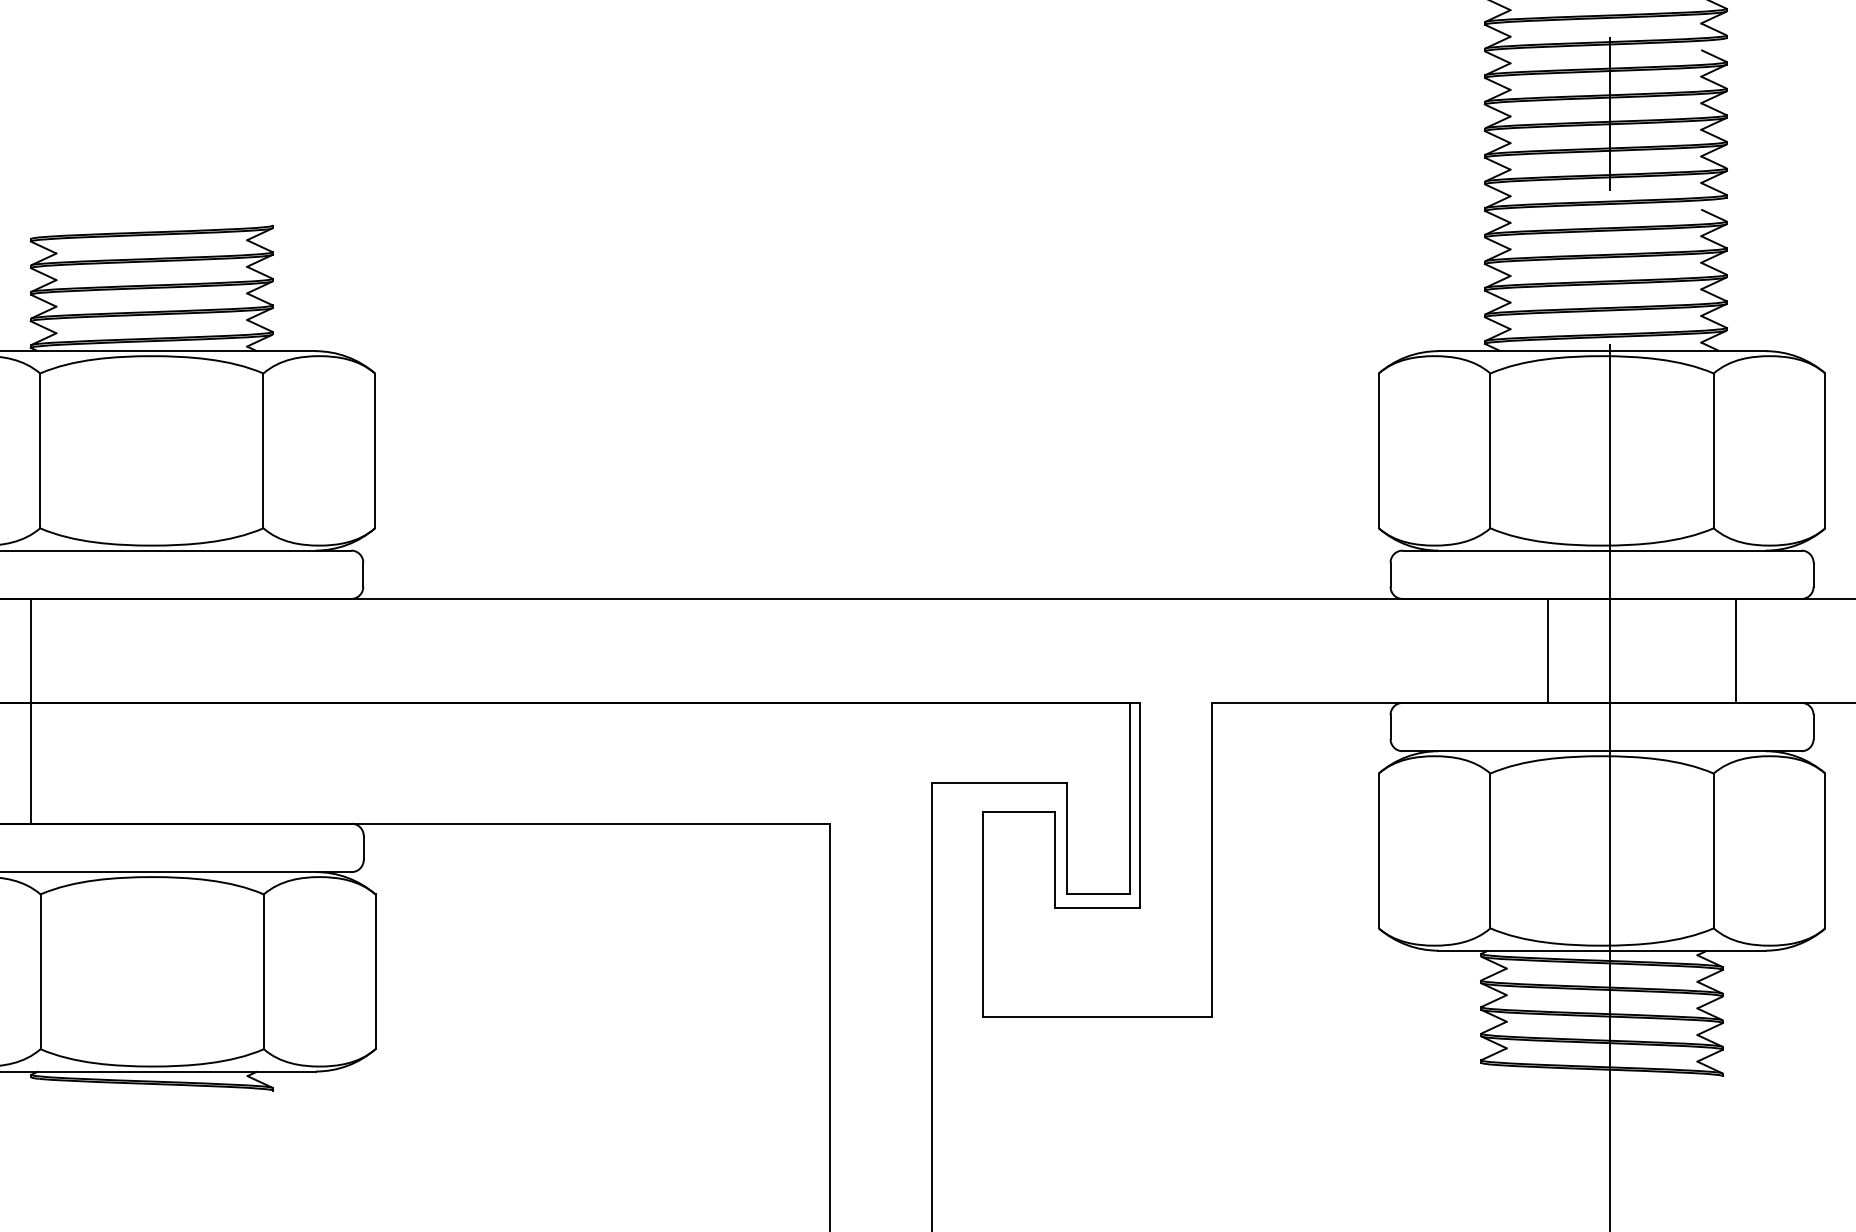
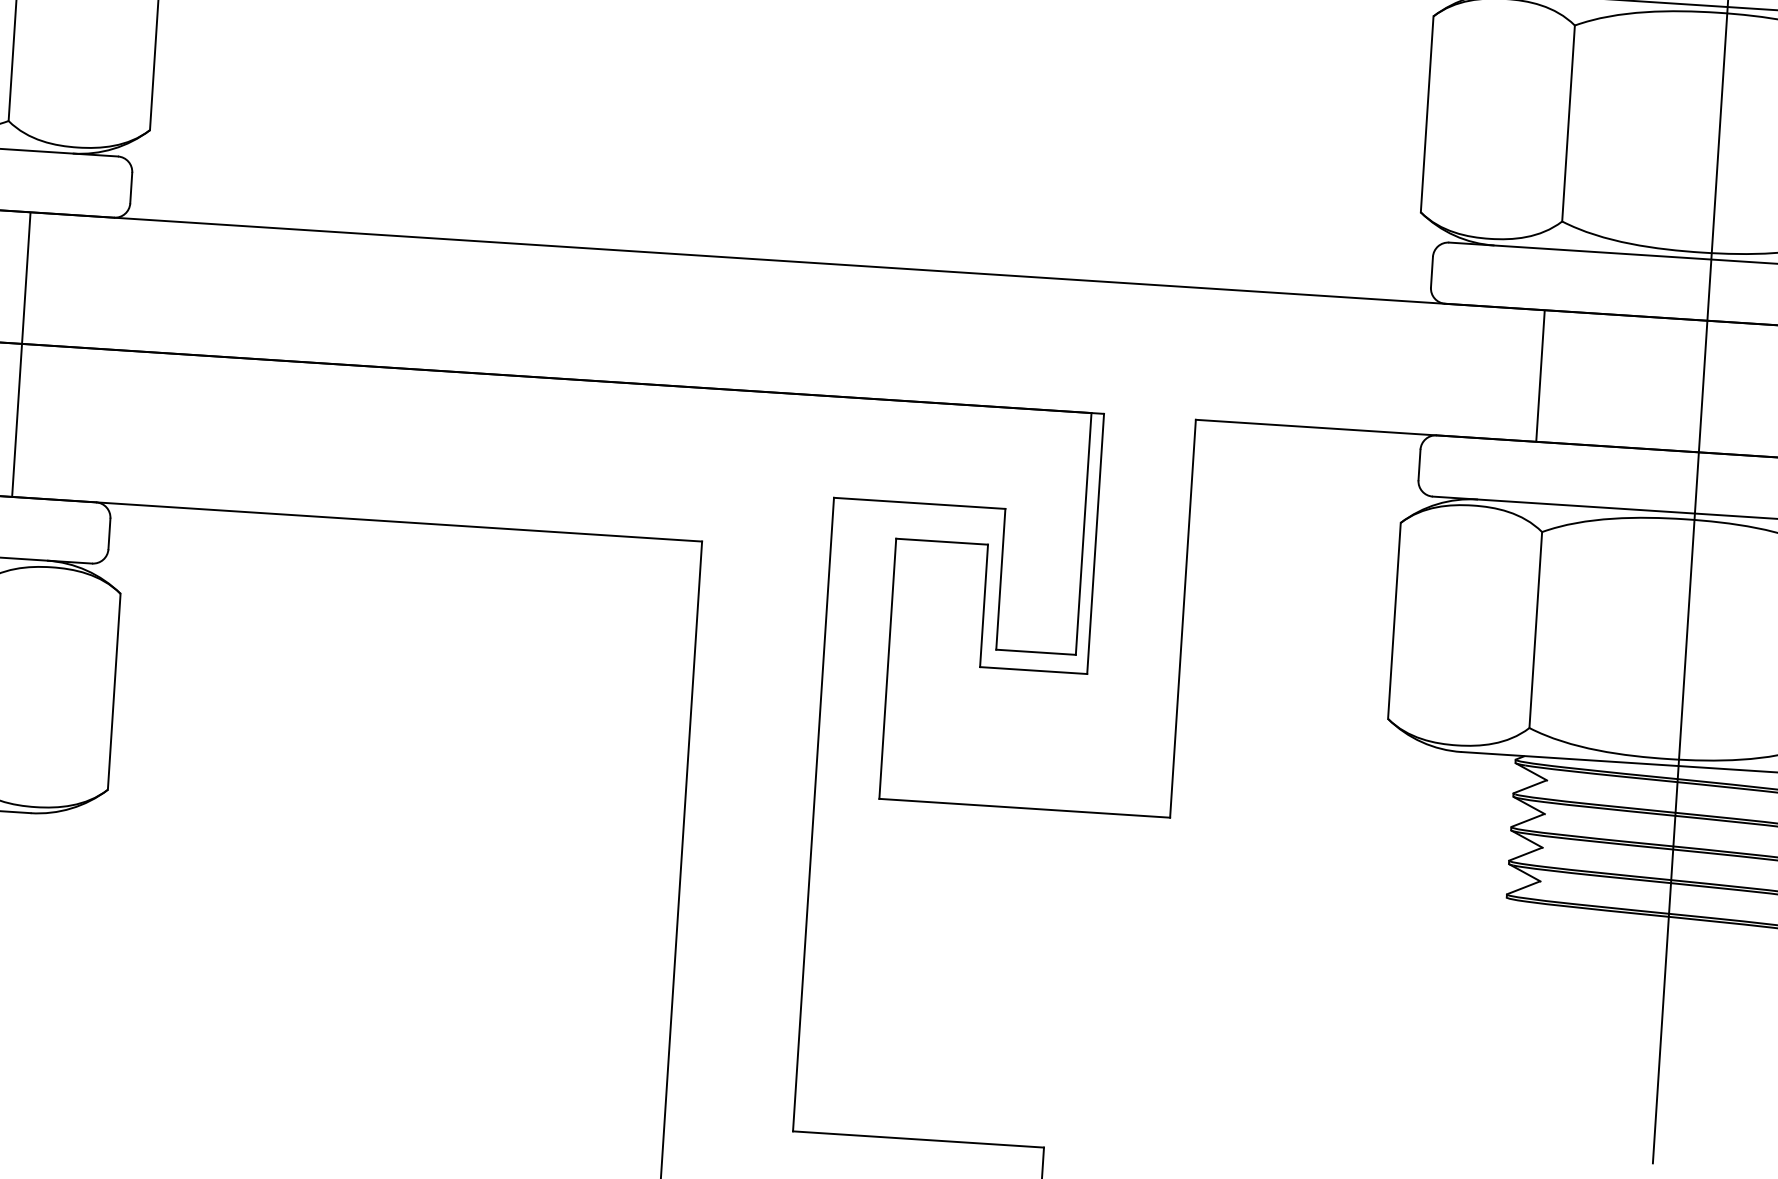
line: (1548, 650) -> (1540, 375), moved
line: (285, 710) -> (21, 353), added

